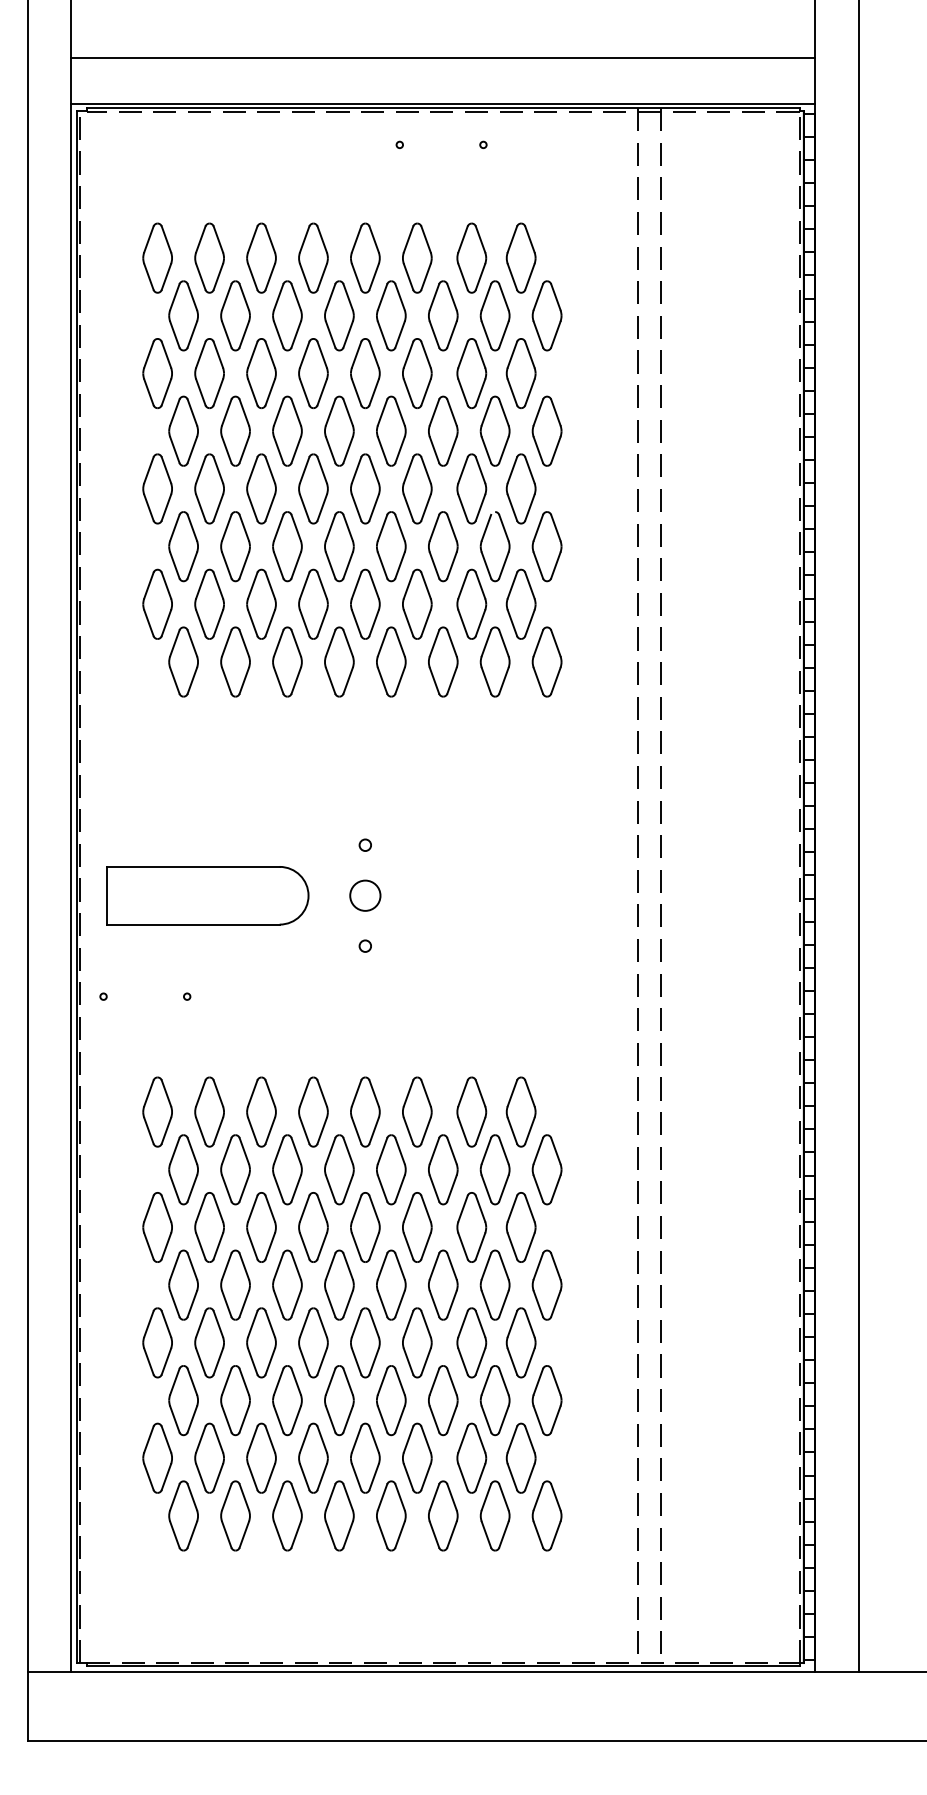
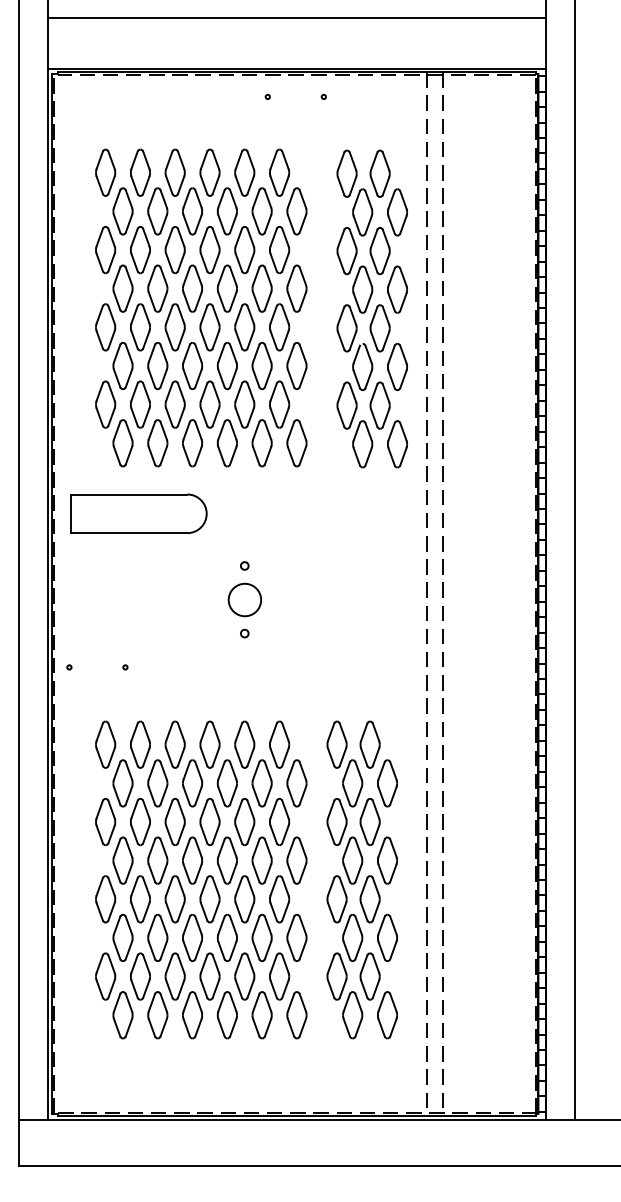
line: (442, 57) -> (296, 18), moved
part: (508, 459) -> (371, 308), moved
part: (206, 895) -> (138, 513), moved
circle: (364, 895) -> (244, 599), size x1.6
part: (508, 1313) -> (361, 879), moved

